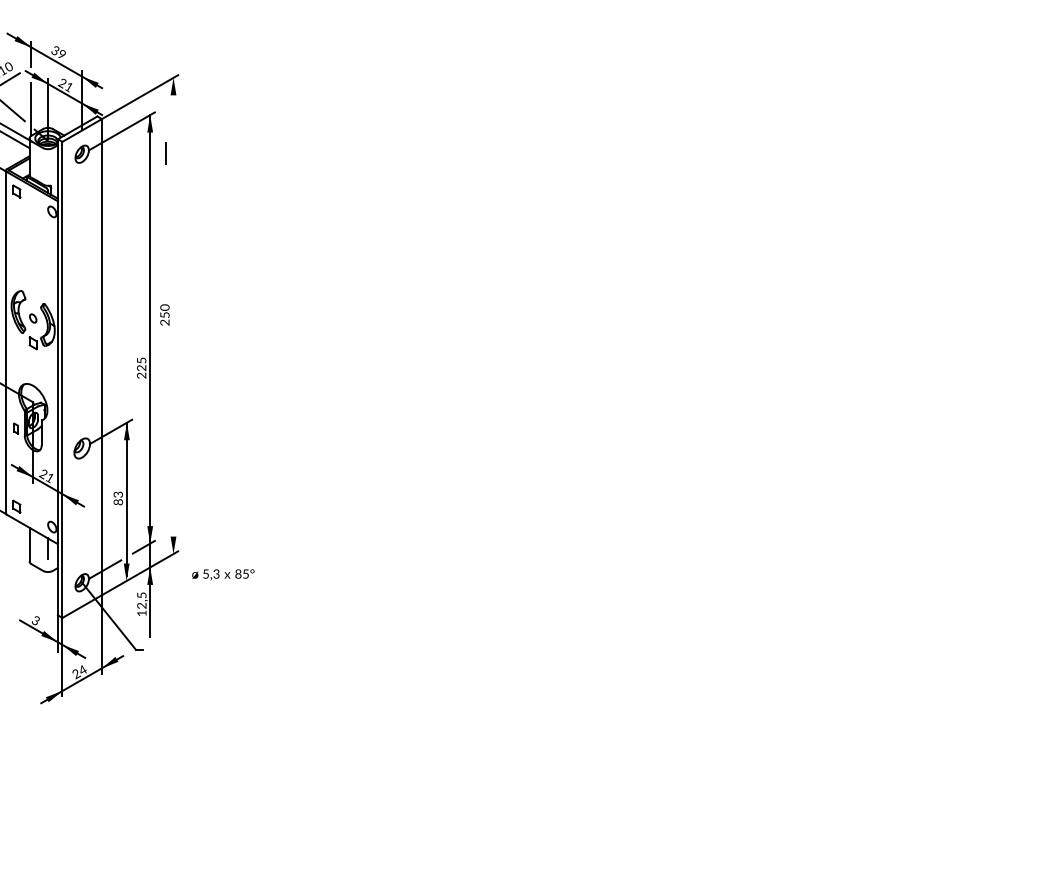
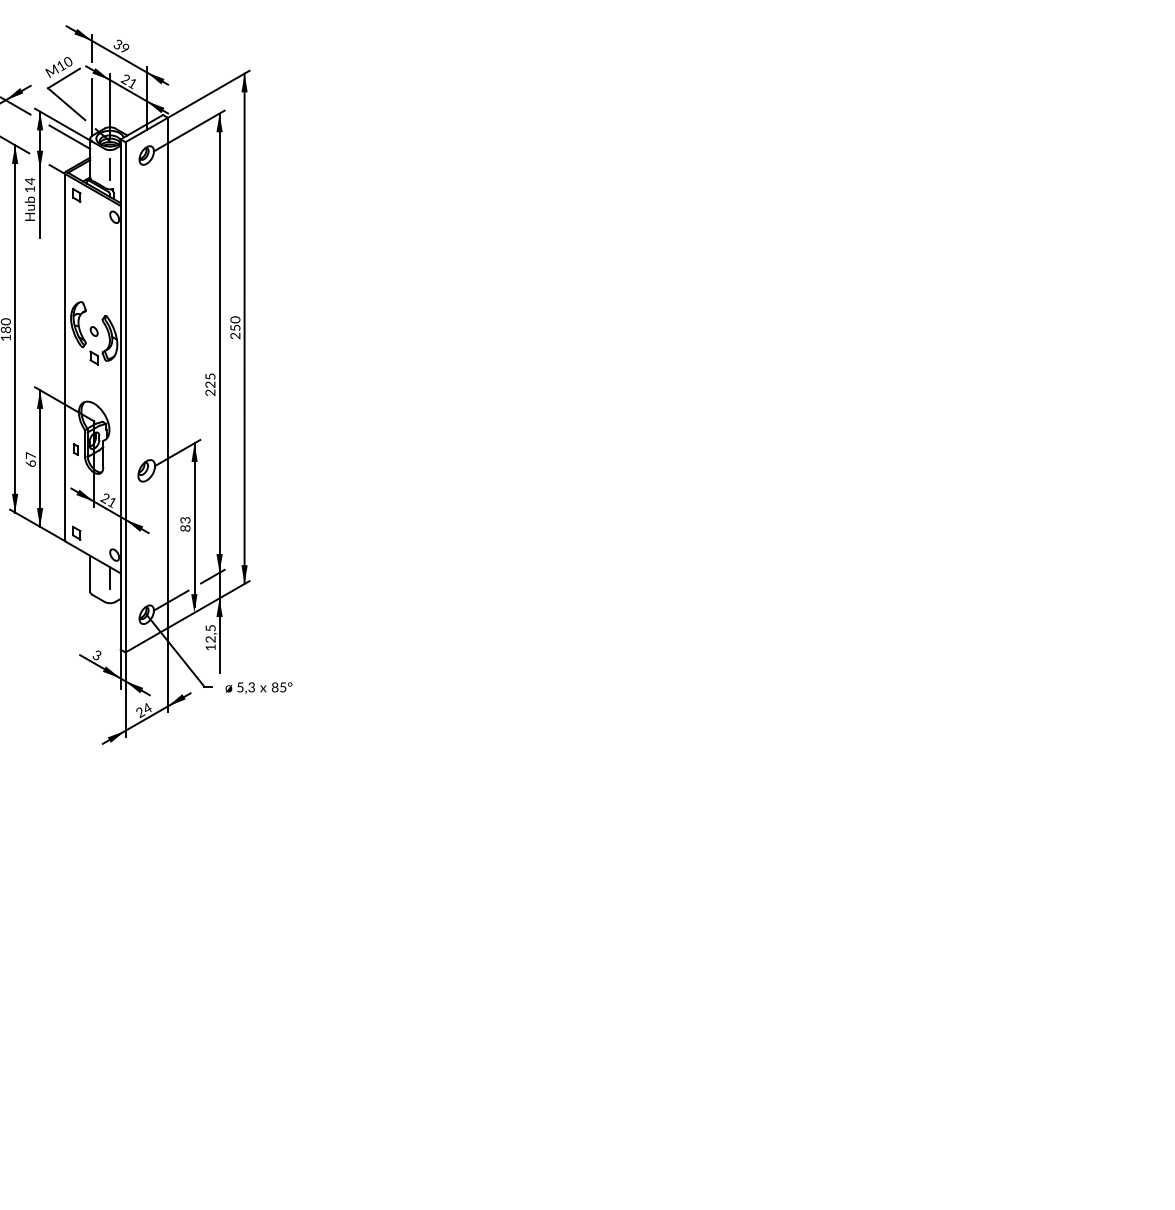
line: (165, 153) -> (109, 169), moved
line: (173, 315) -> (244, 328), added
text: (222, 574) -> (258, 687), moved

